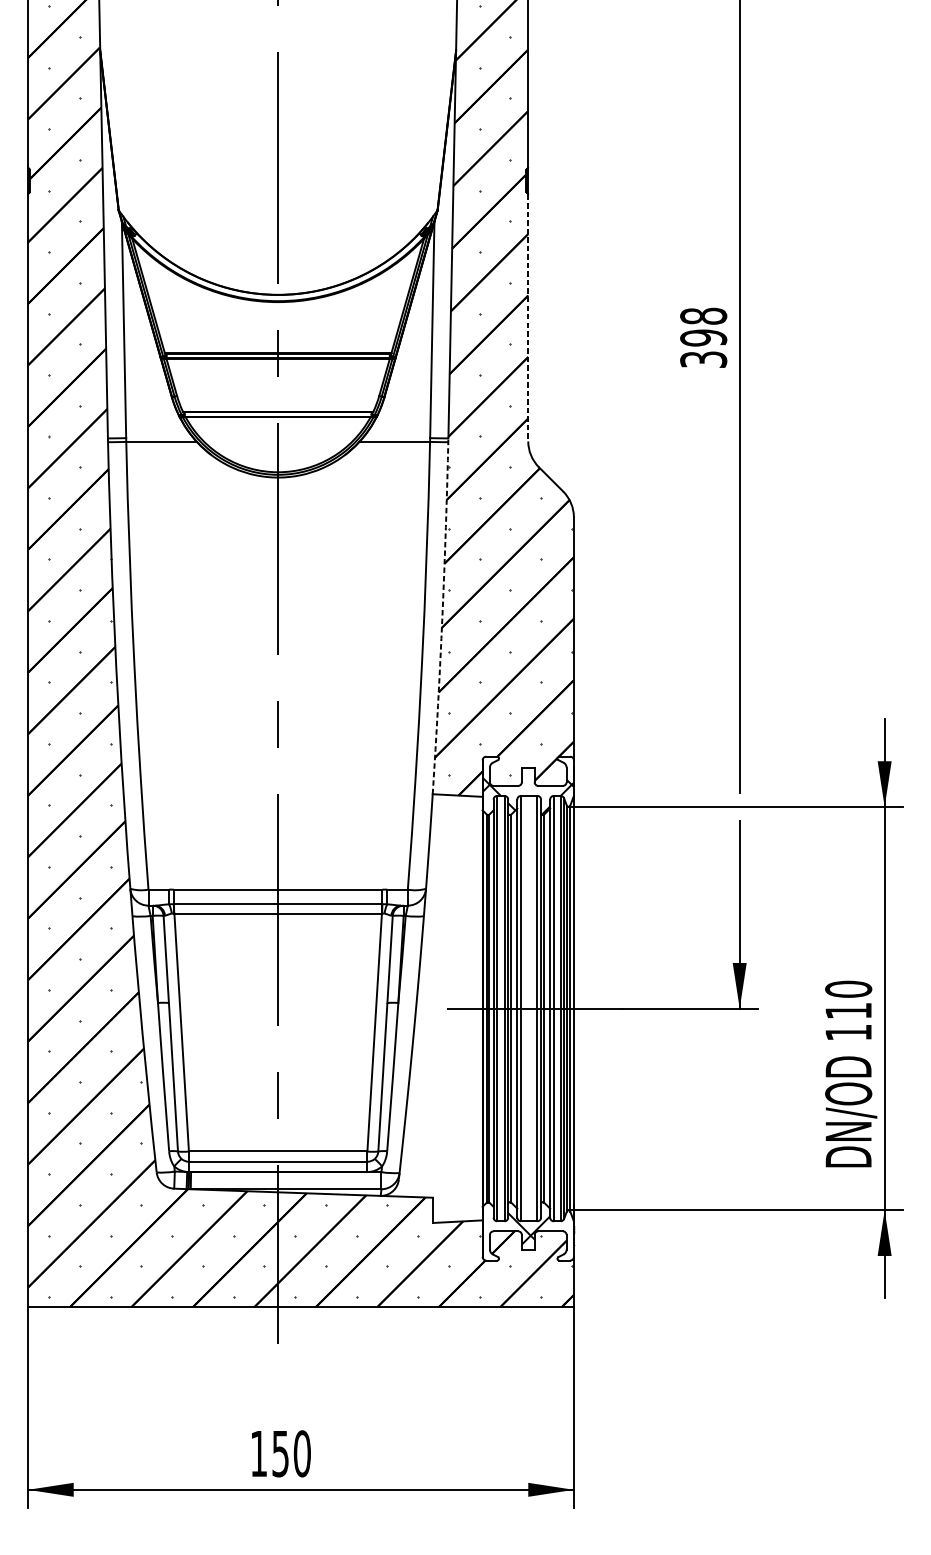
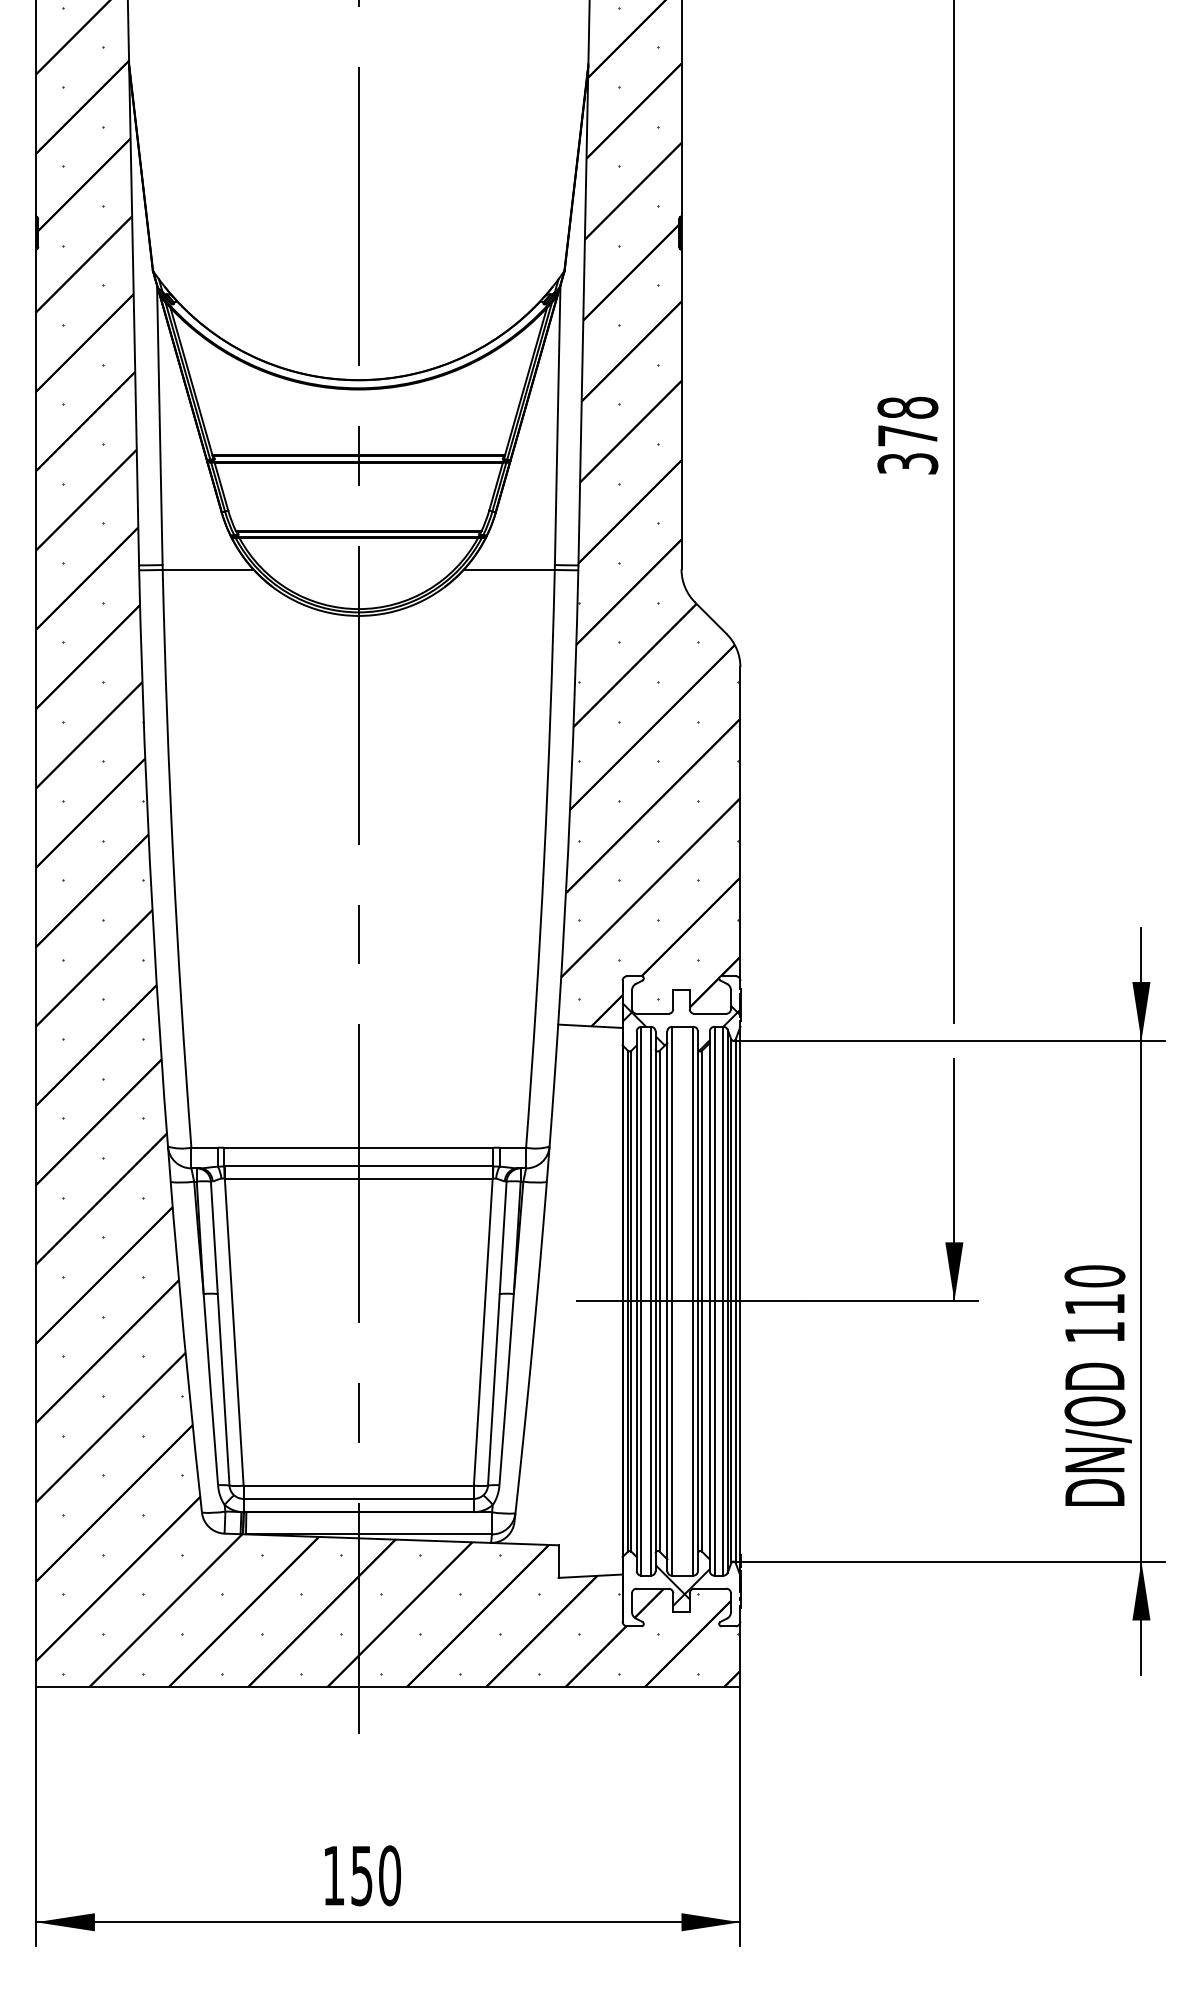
line: (528, 318) -> (681, 410), dashed -> solid
text: (703, 337) -> (907, 435), 398 -> 378
arc: (442, 616) -> (570, 795), dashed -> solid

